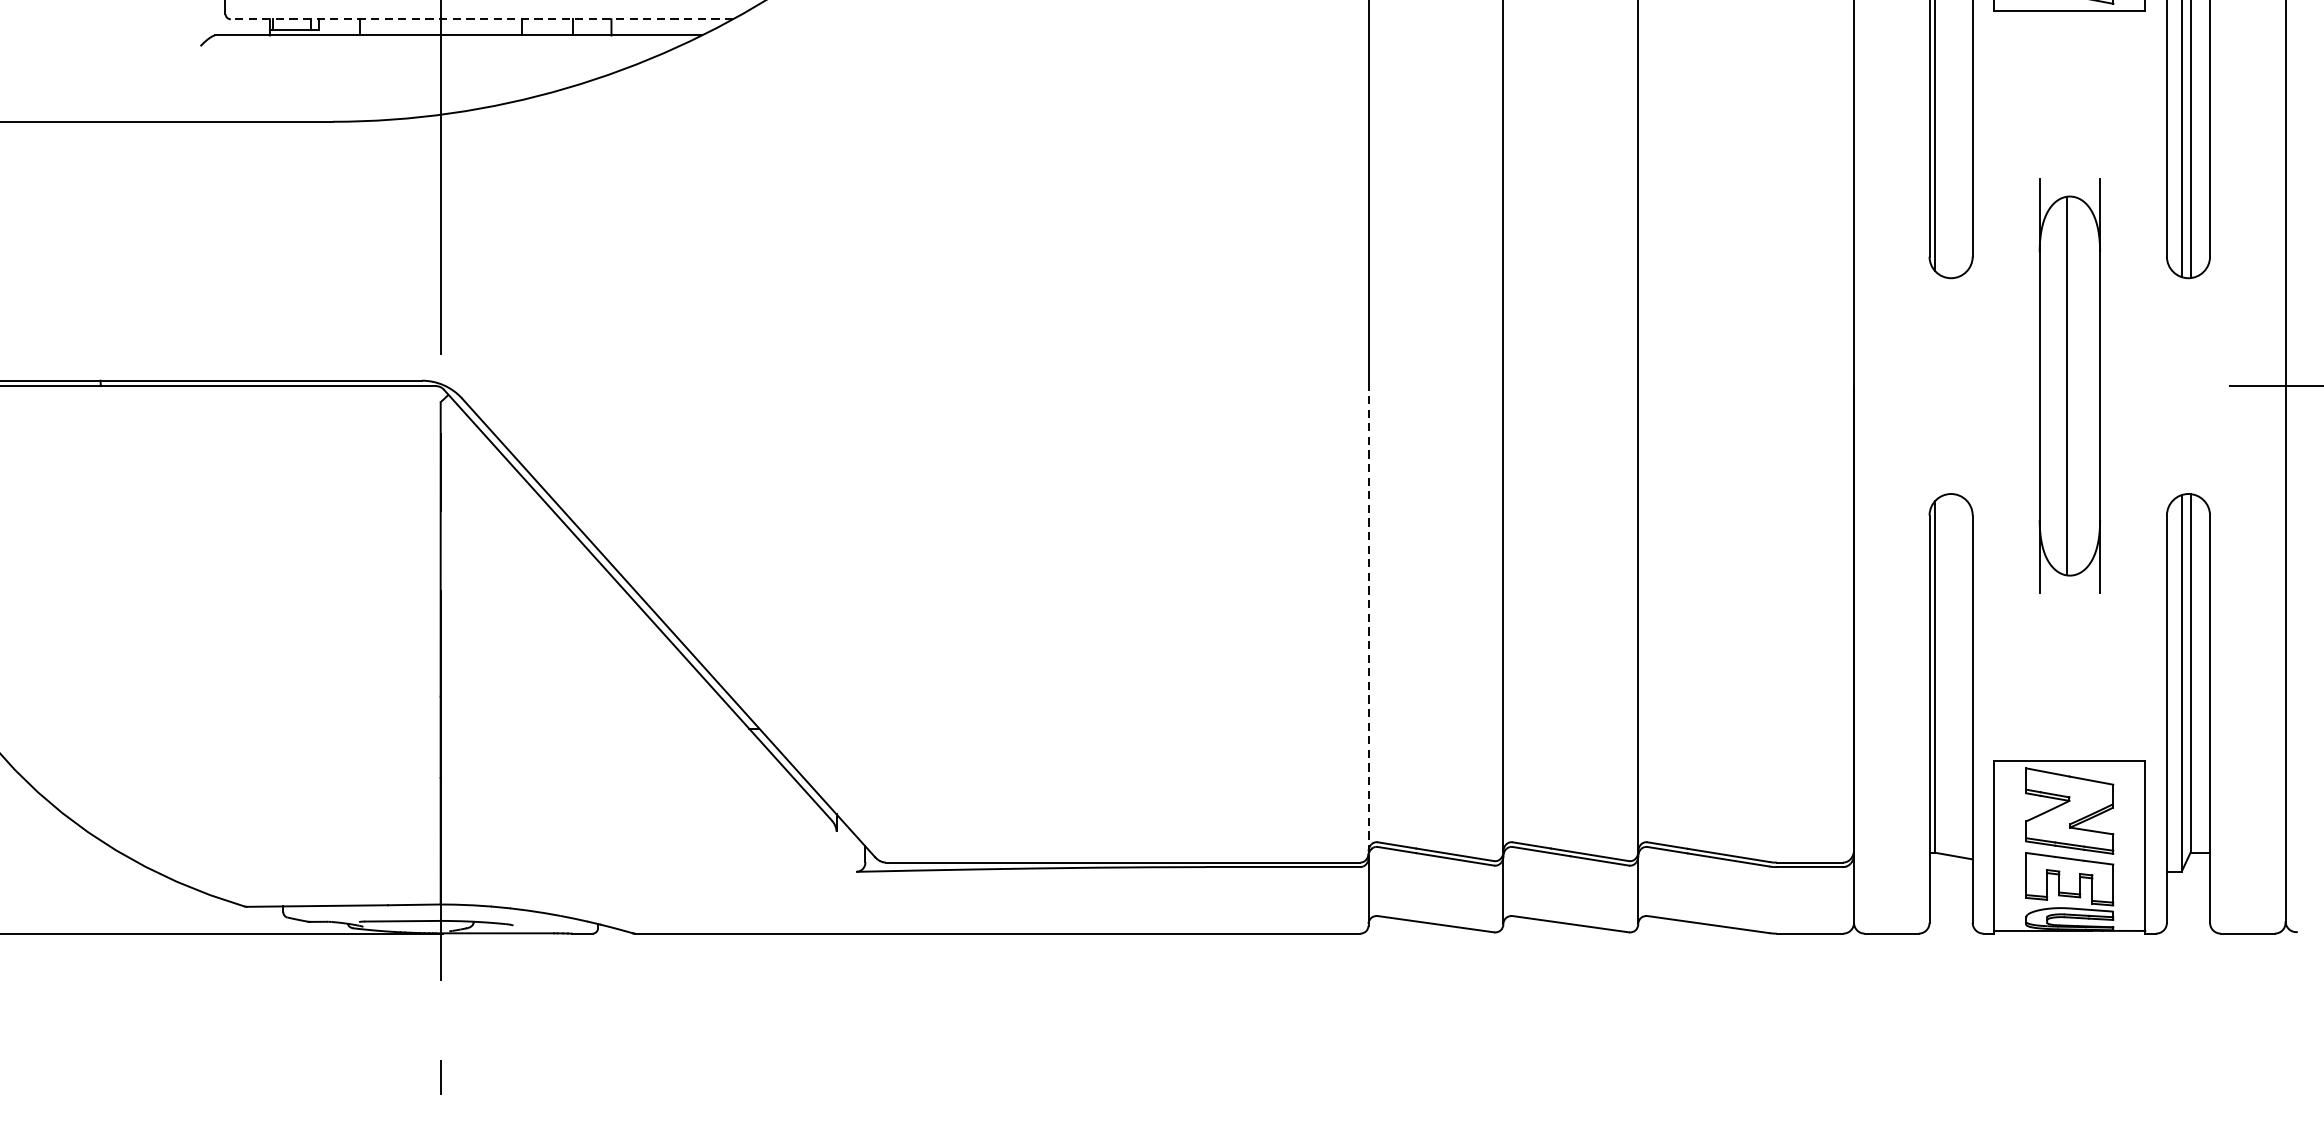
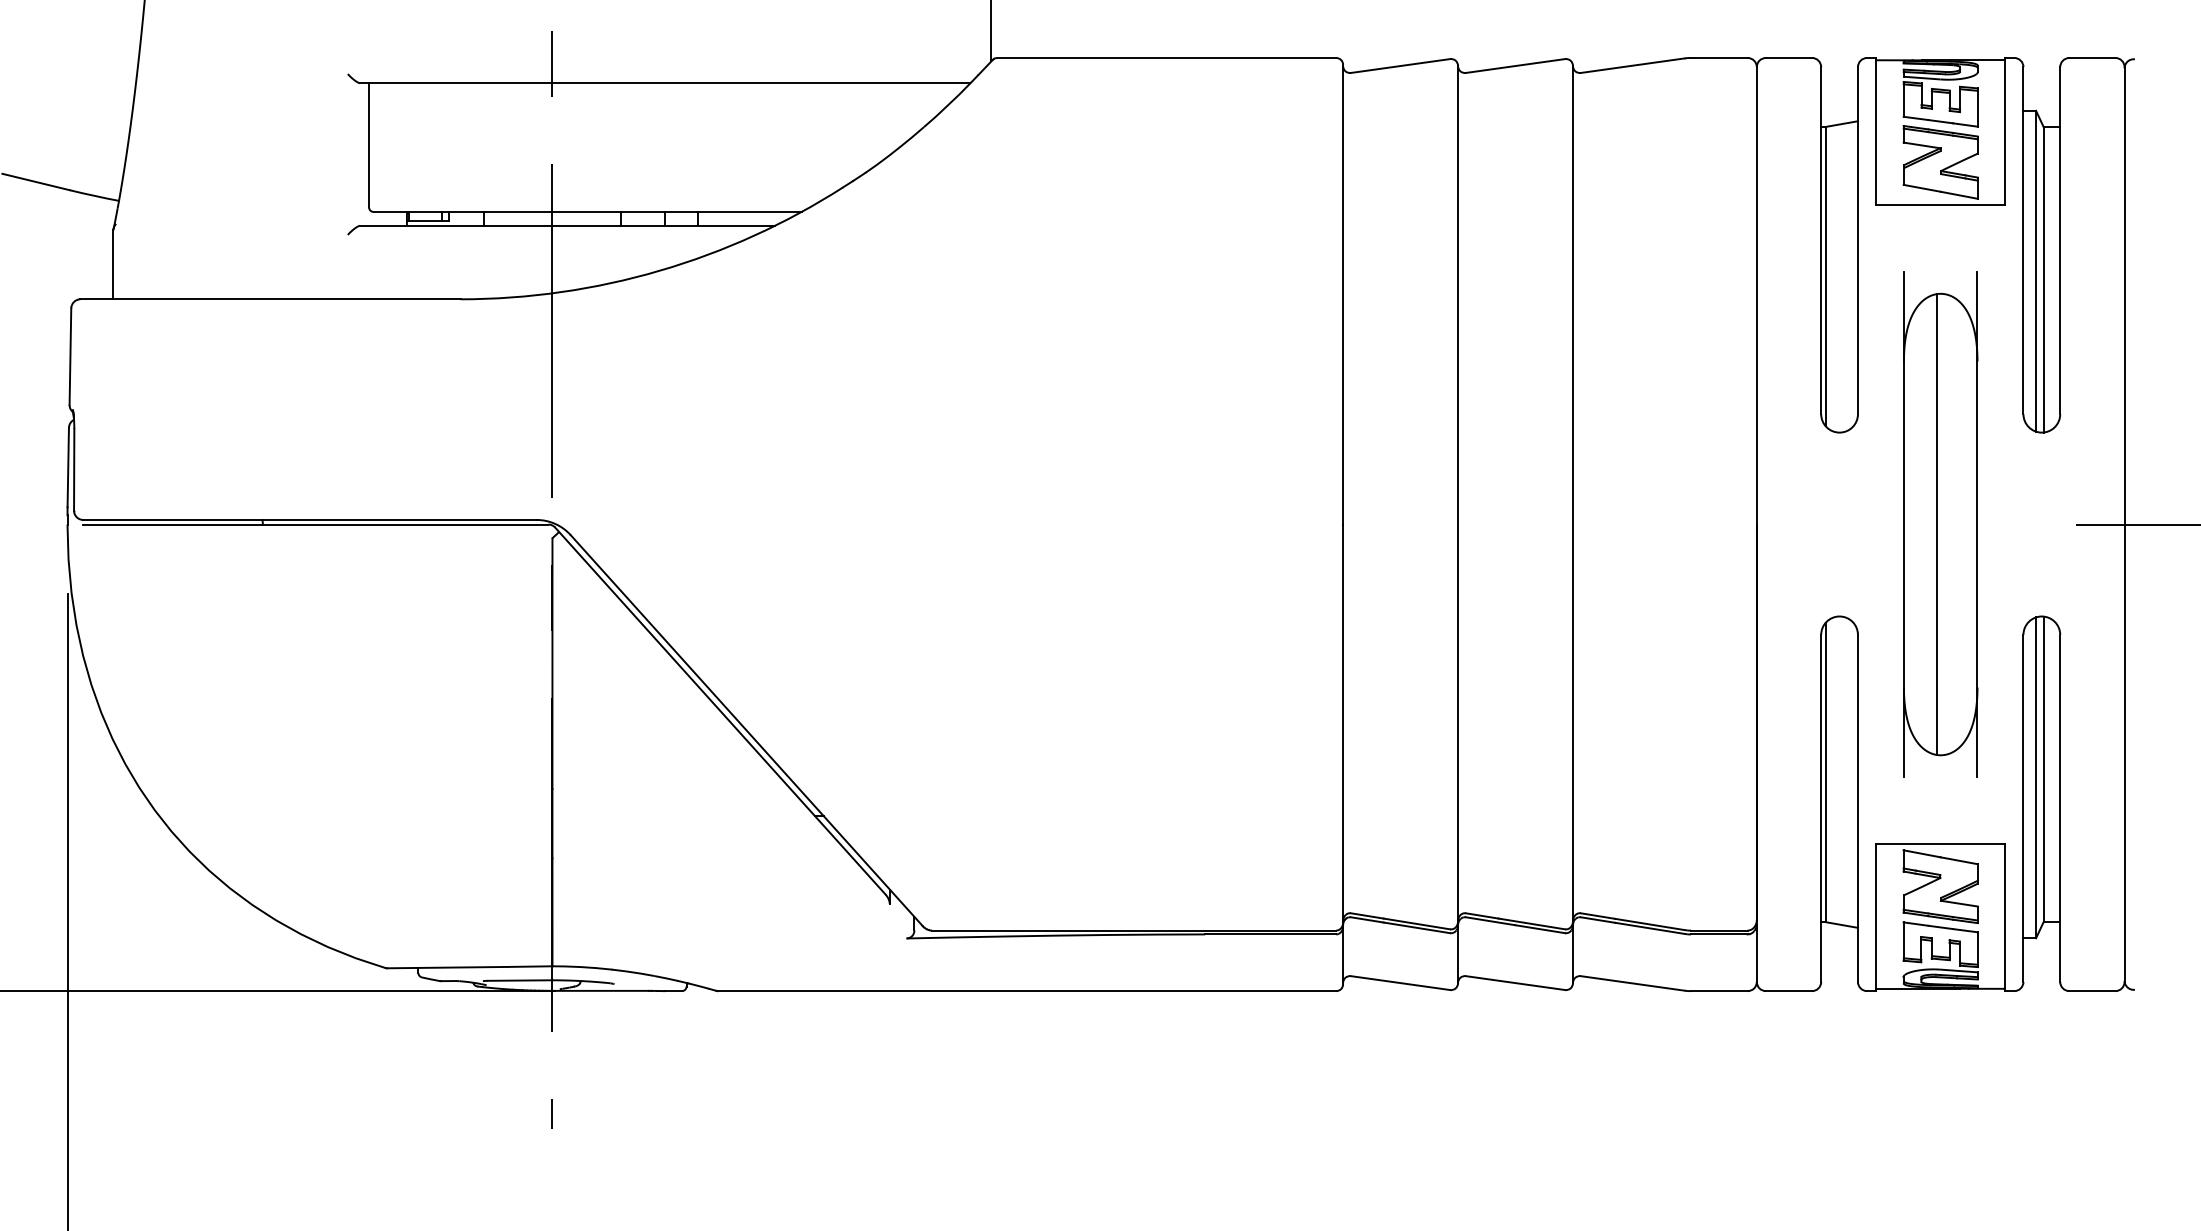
line: (481, 18) -> (587, 211), dashed -> solid
part: (2069, 386) -> (1940, 524), size x1.43
line: (1368, 619) -> (1343, 723), dashed -> solid

